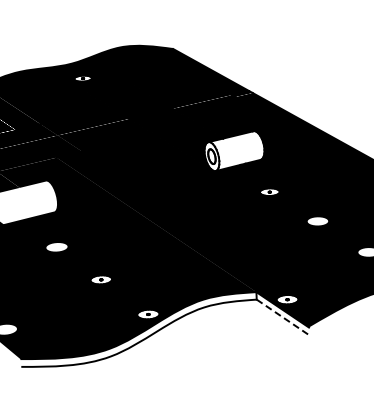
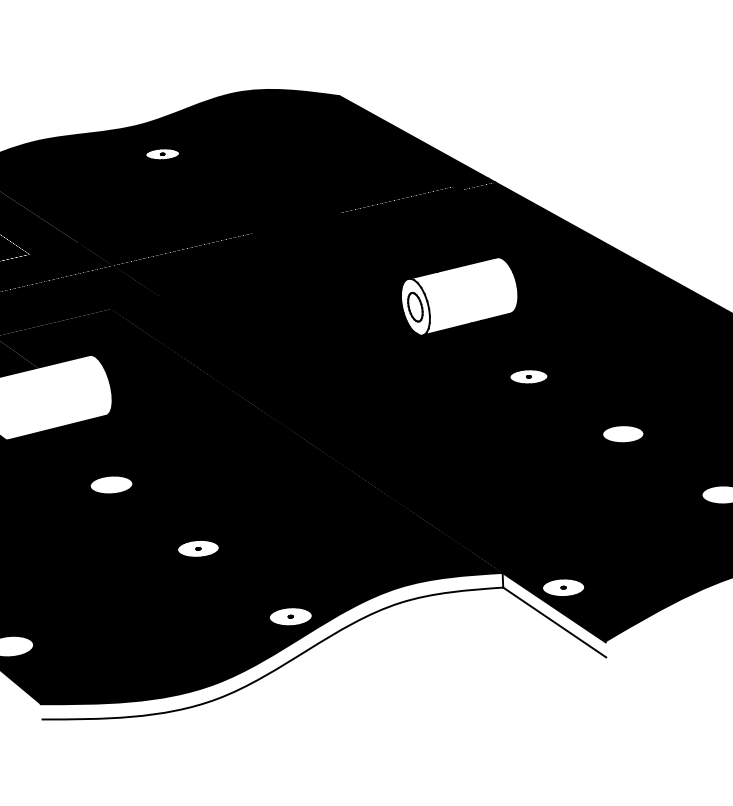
line: (282, 317) -> (553, 622), dashed -> solid

